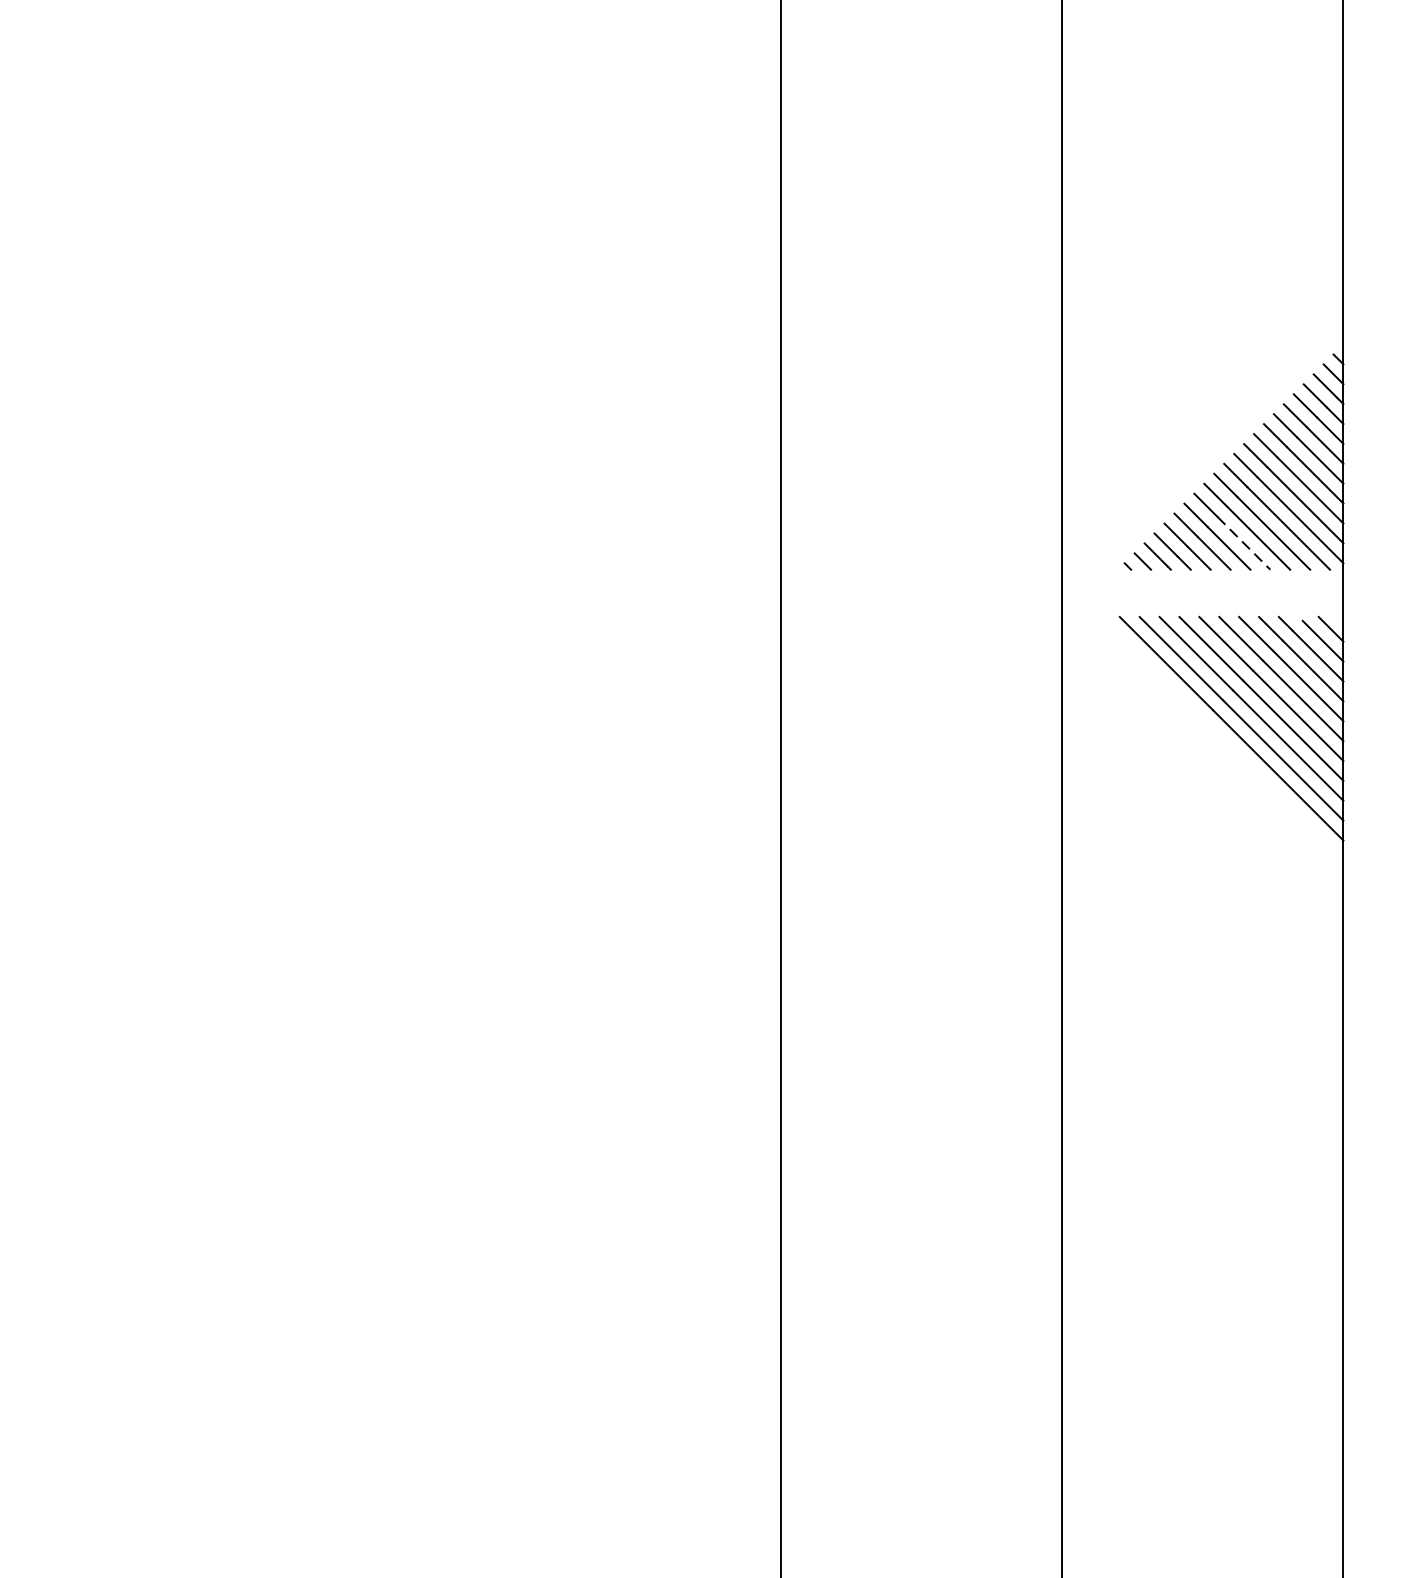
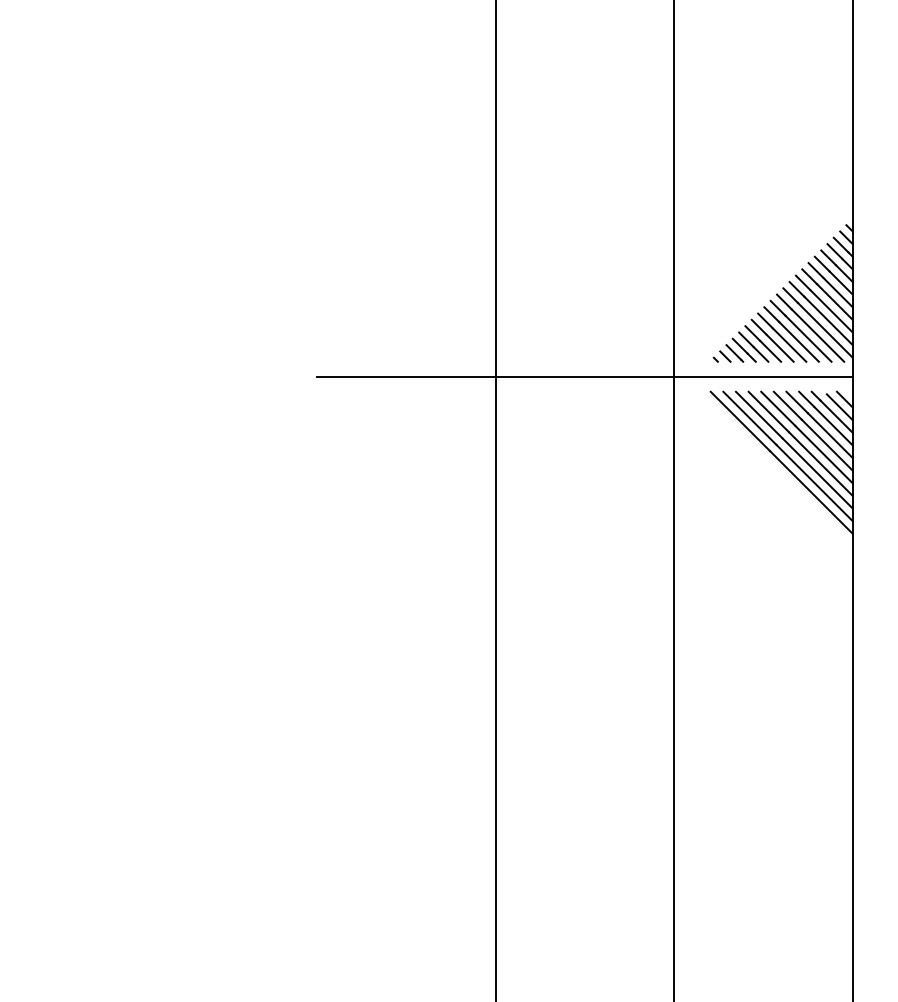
line: (1243, 544) -> (789, 345), dashed -> solid
line: (920, 592) -> (584, 376), added

